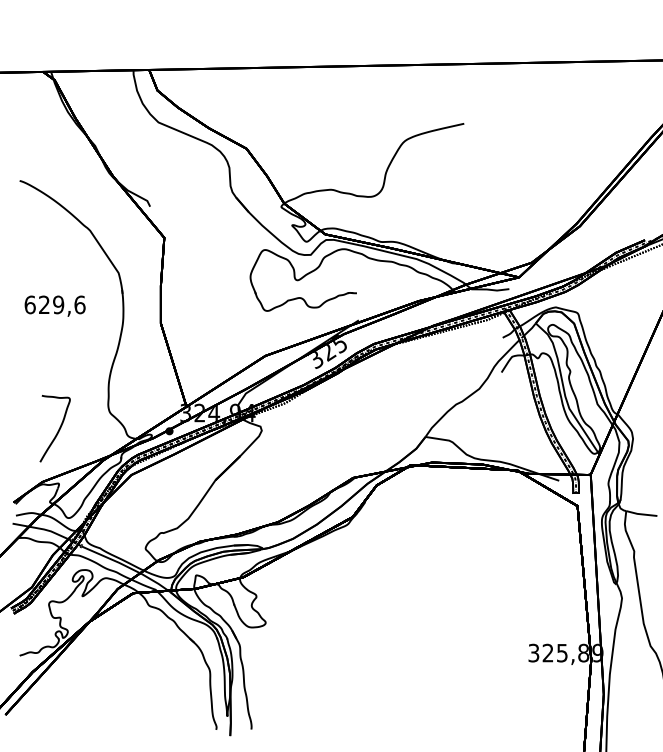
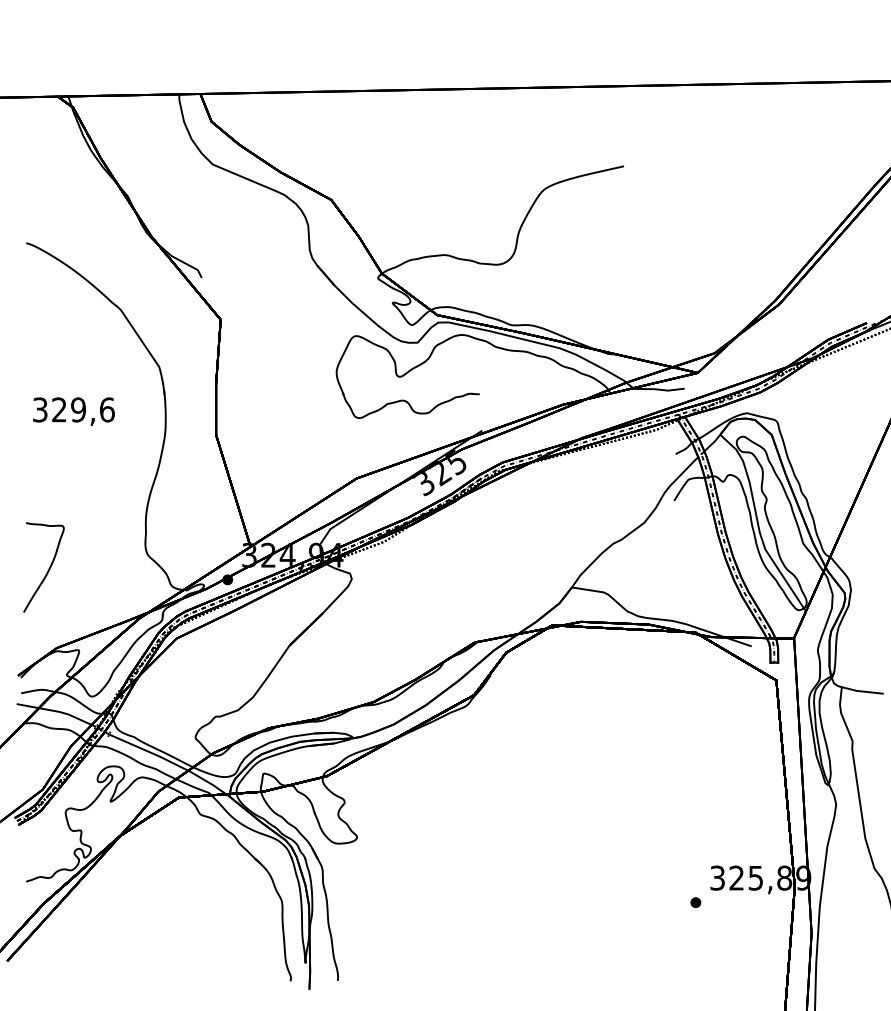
text: (30, 304) -> (40, 409), 629,6 -> 329,6
curve: (57, 431) -> (47, 570), moved
part: (517, 671) -> (695, 902), added

